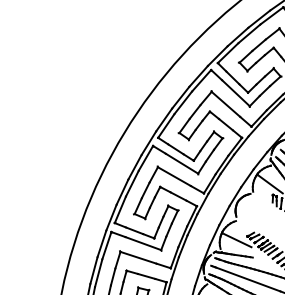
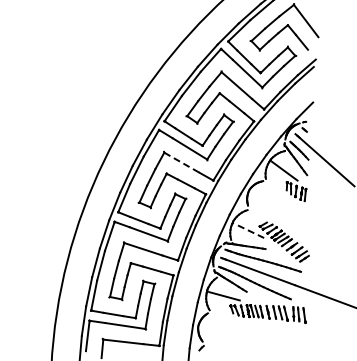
line: (174, 176) -> (182, 162), solid -> dashed
line: (237, 240) -> (249, 230), solid -> dashed

